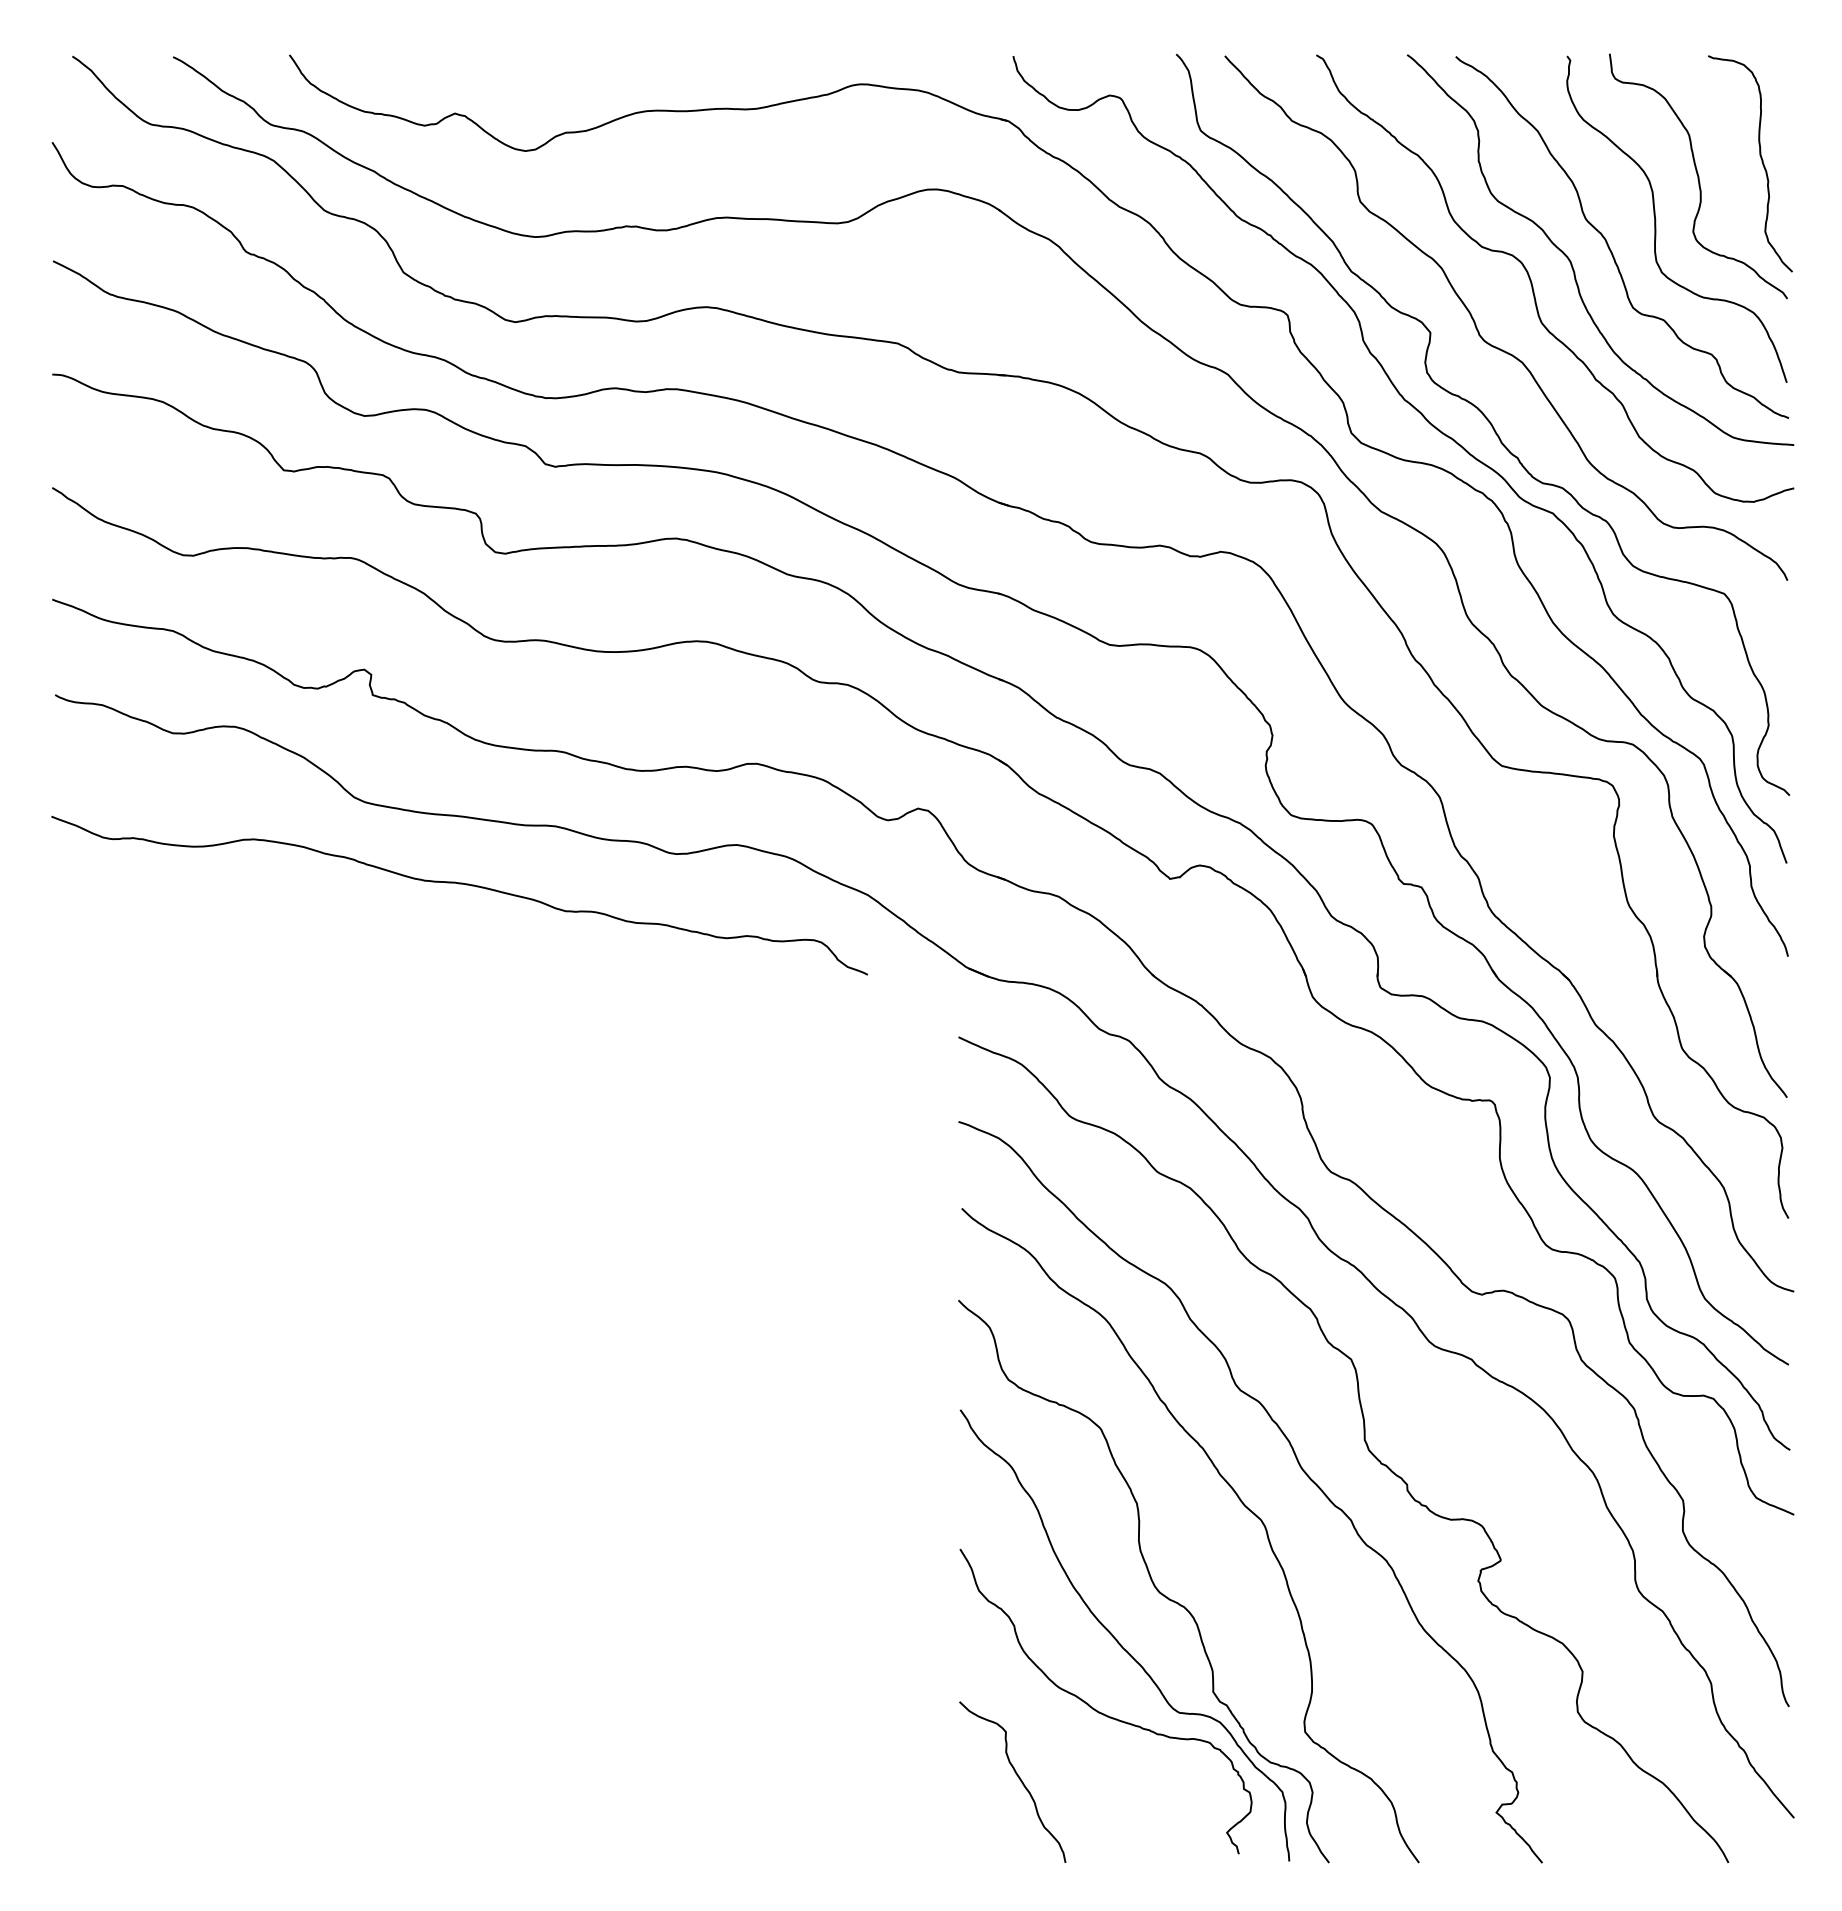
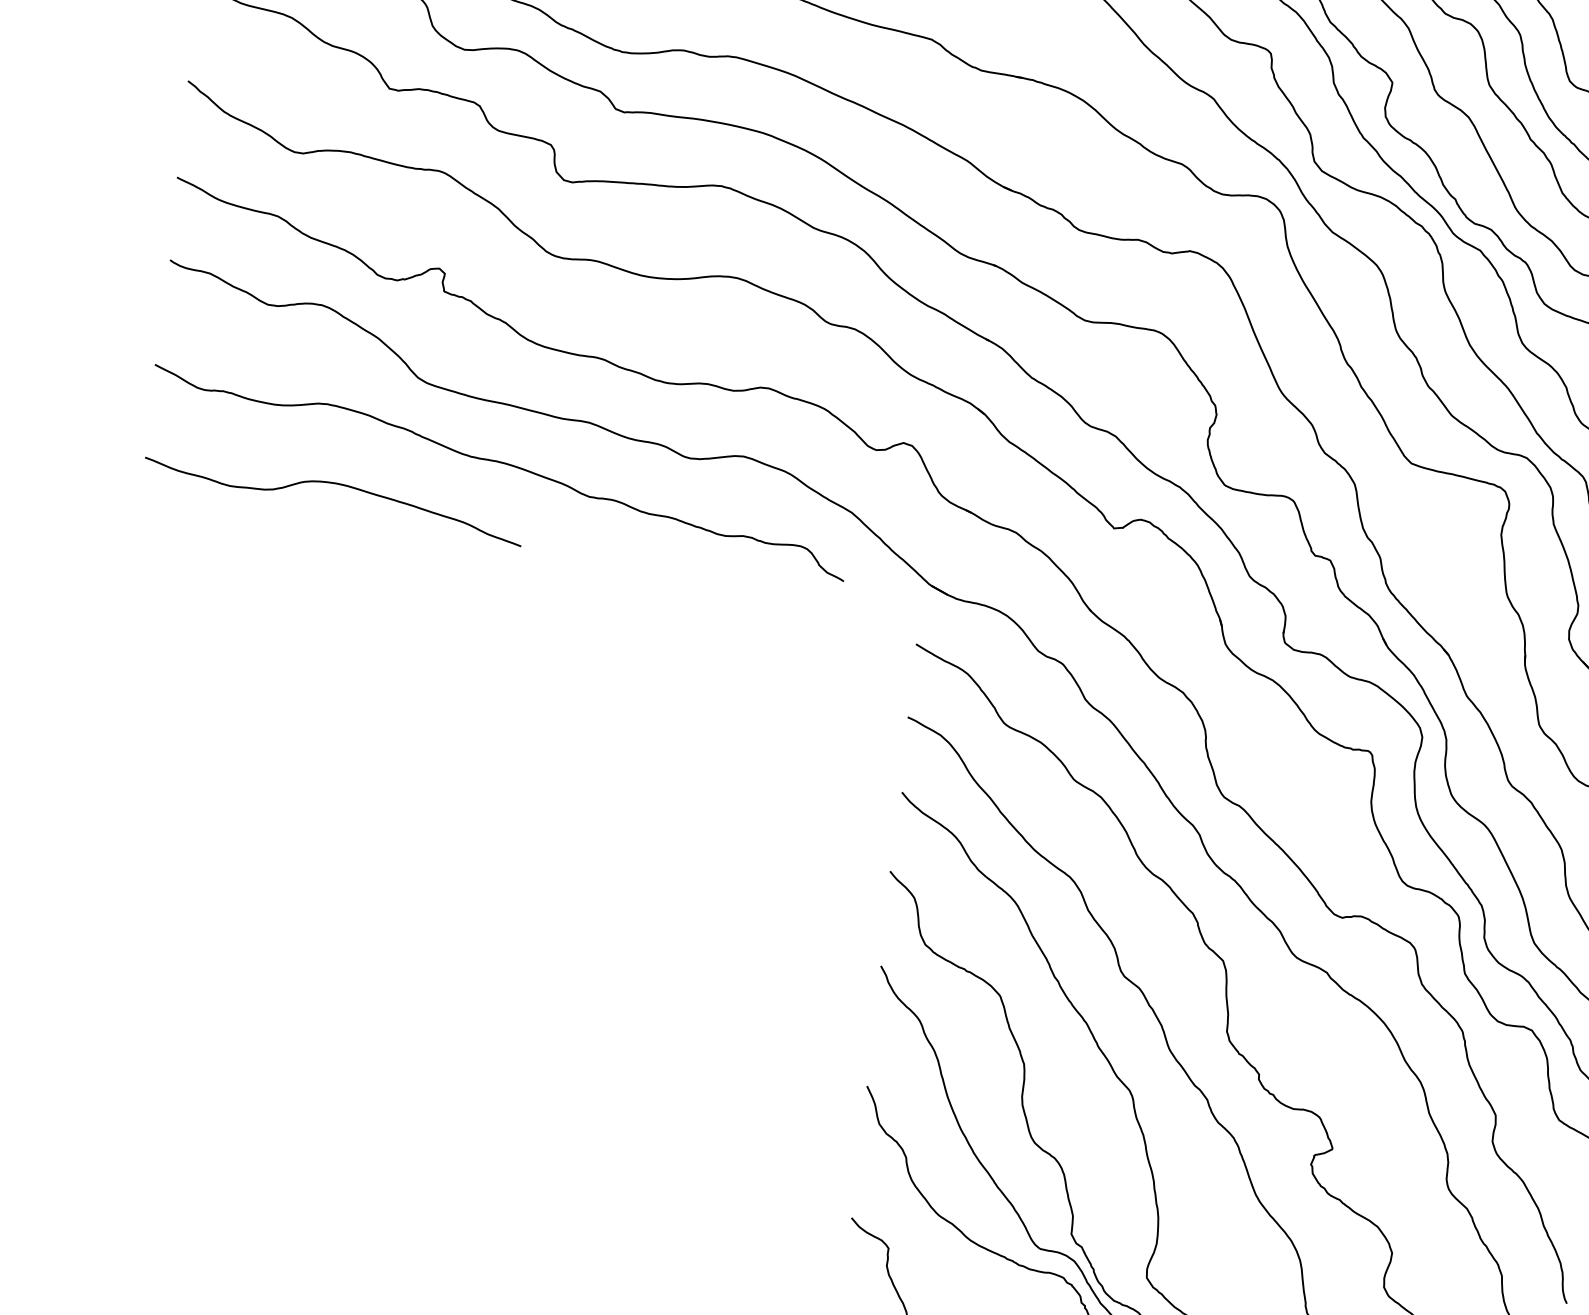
curve: (277, 930) -> (338, 485), added

